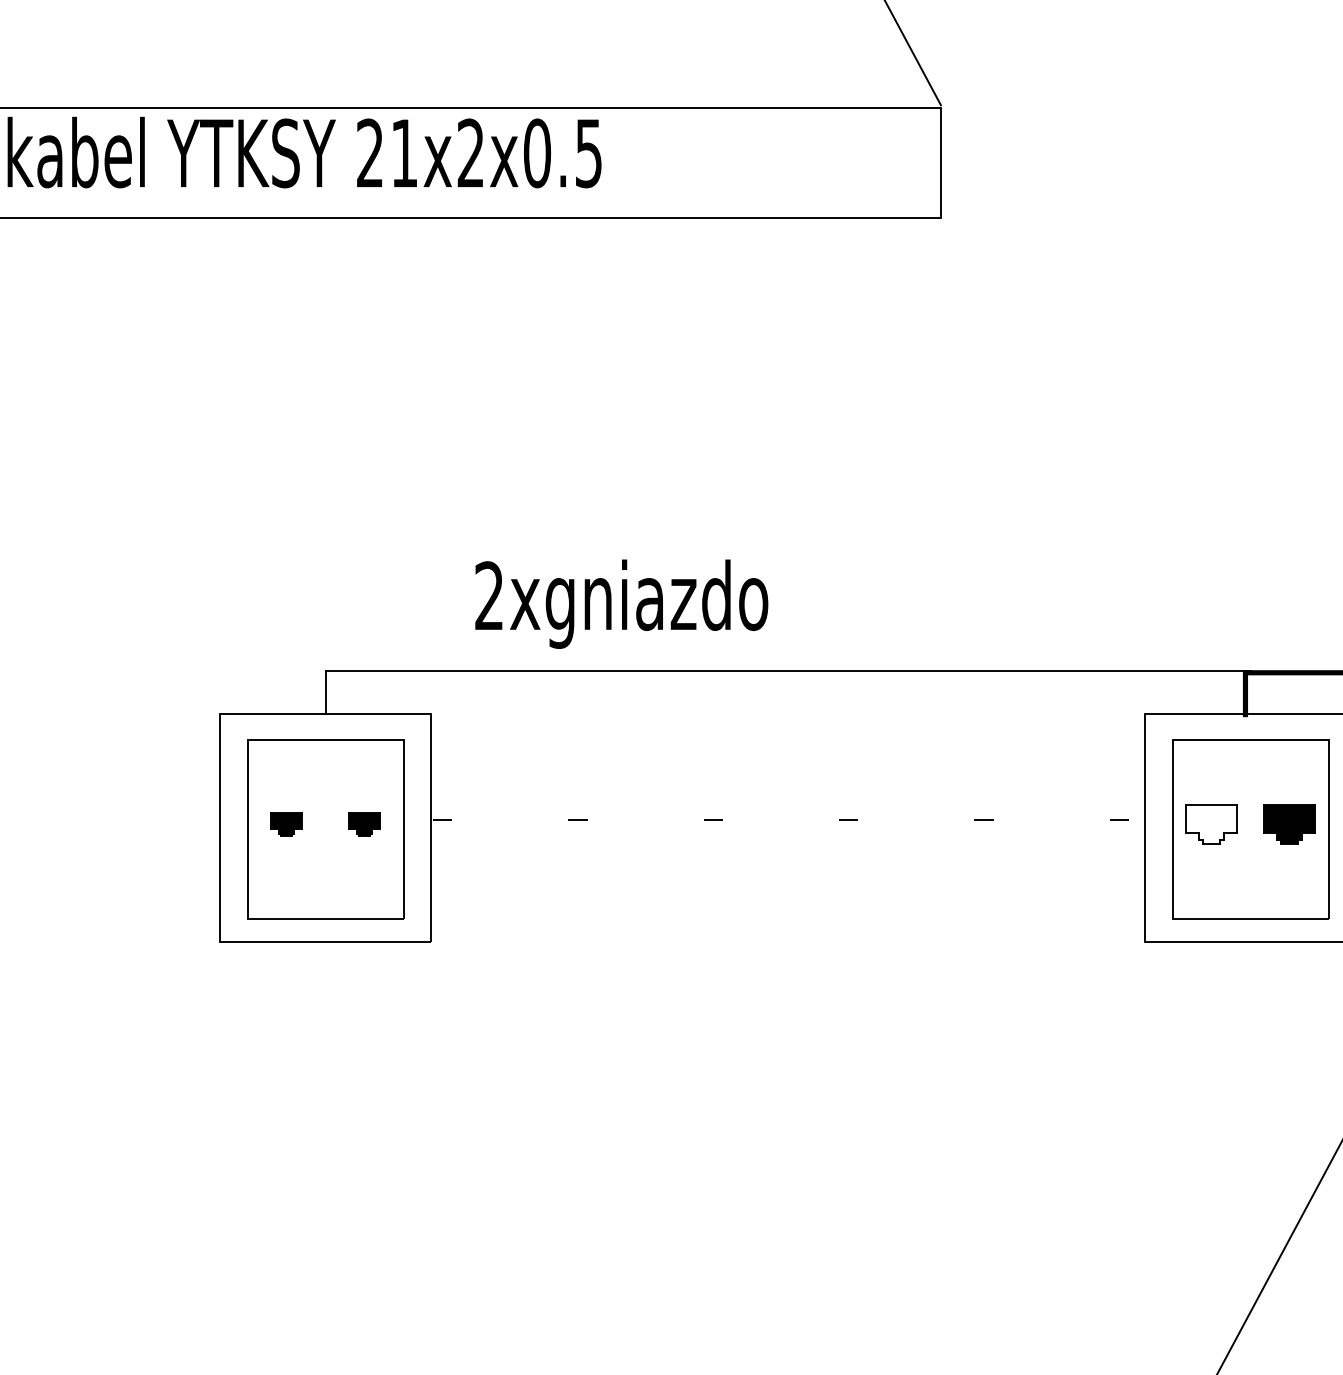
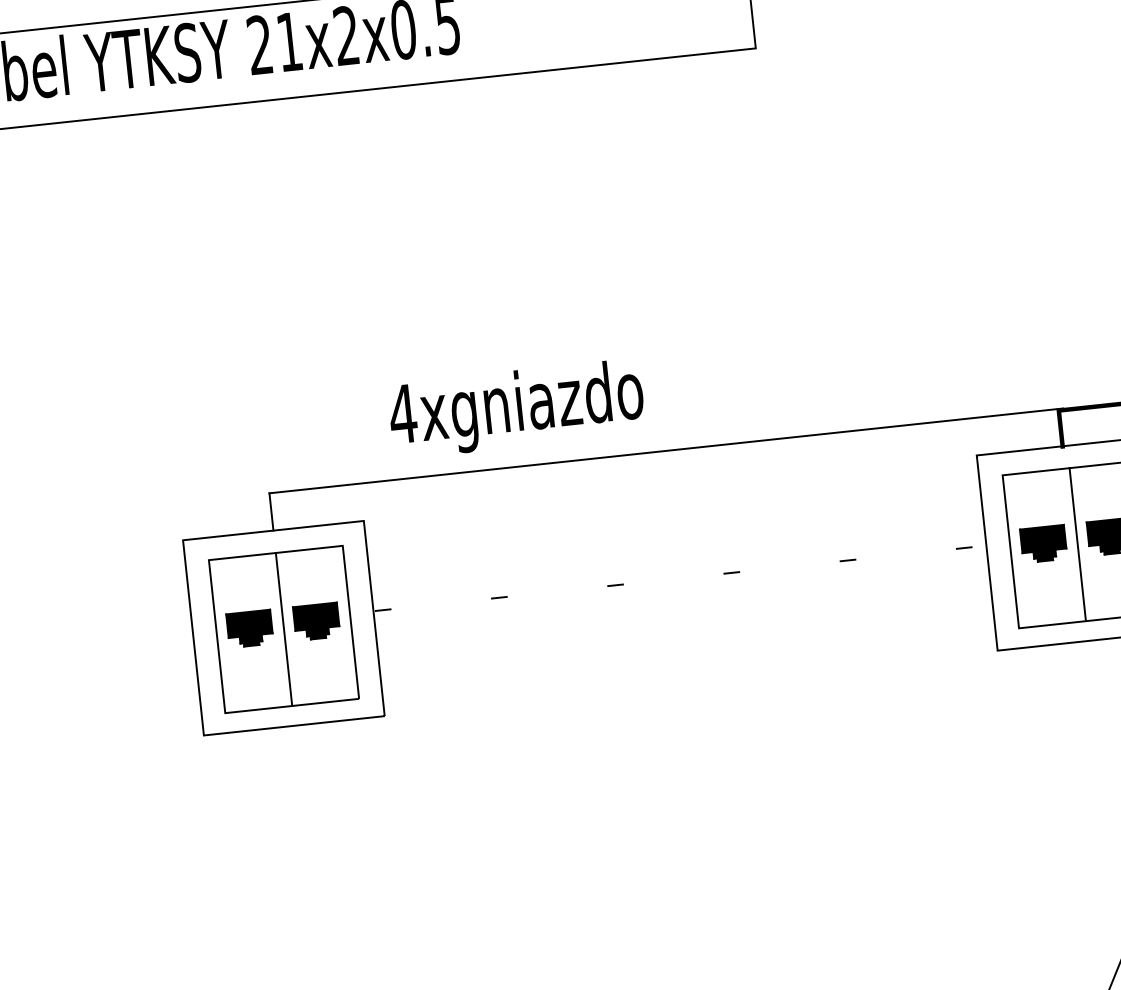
text: (489, 595) -> (403, 413), 2xgniazdo -> 4xgniazdo
part: (286, 824) -> (249, 628), size x1.67
part: (364, 824) -> (316, 621), size x1.67
fill: (1211, 824) -> (1043, 543), added
line: (325, 829) -> (283, 629), added
line: (1250, 829) -> (1077, 544), added

